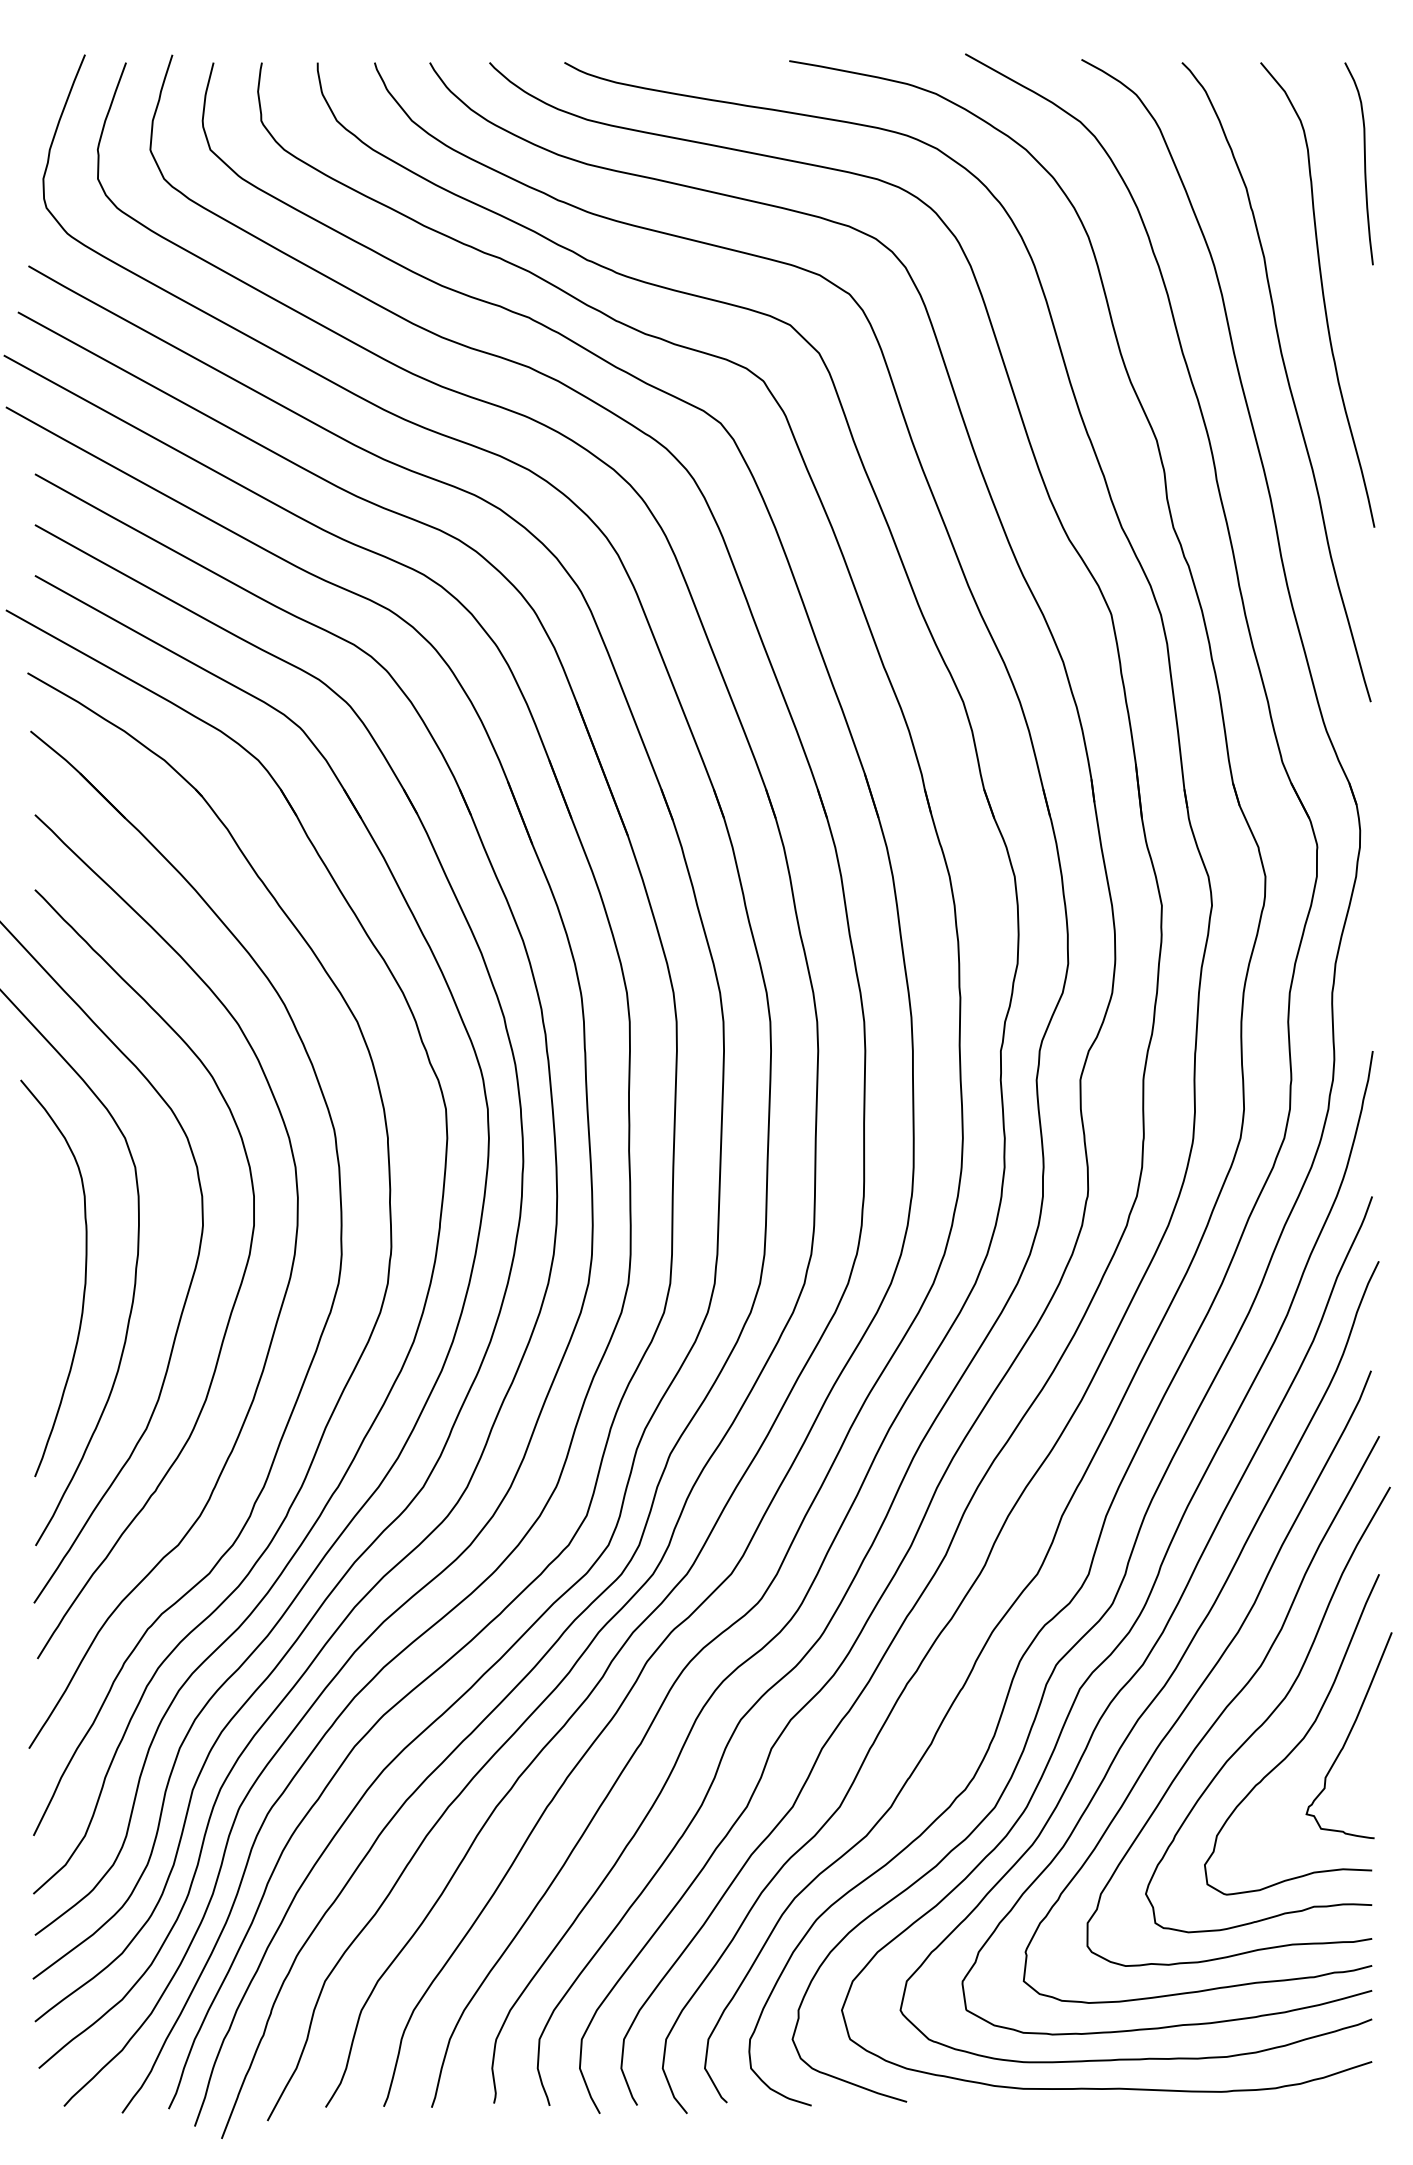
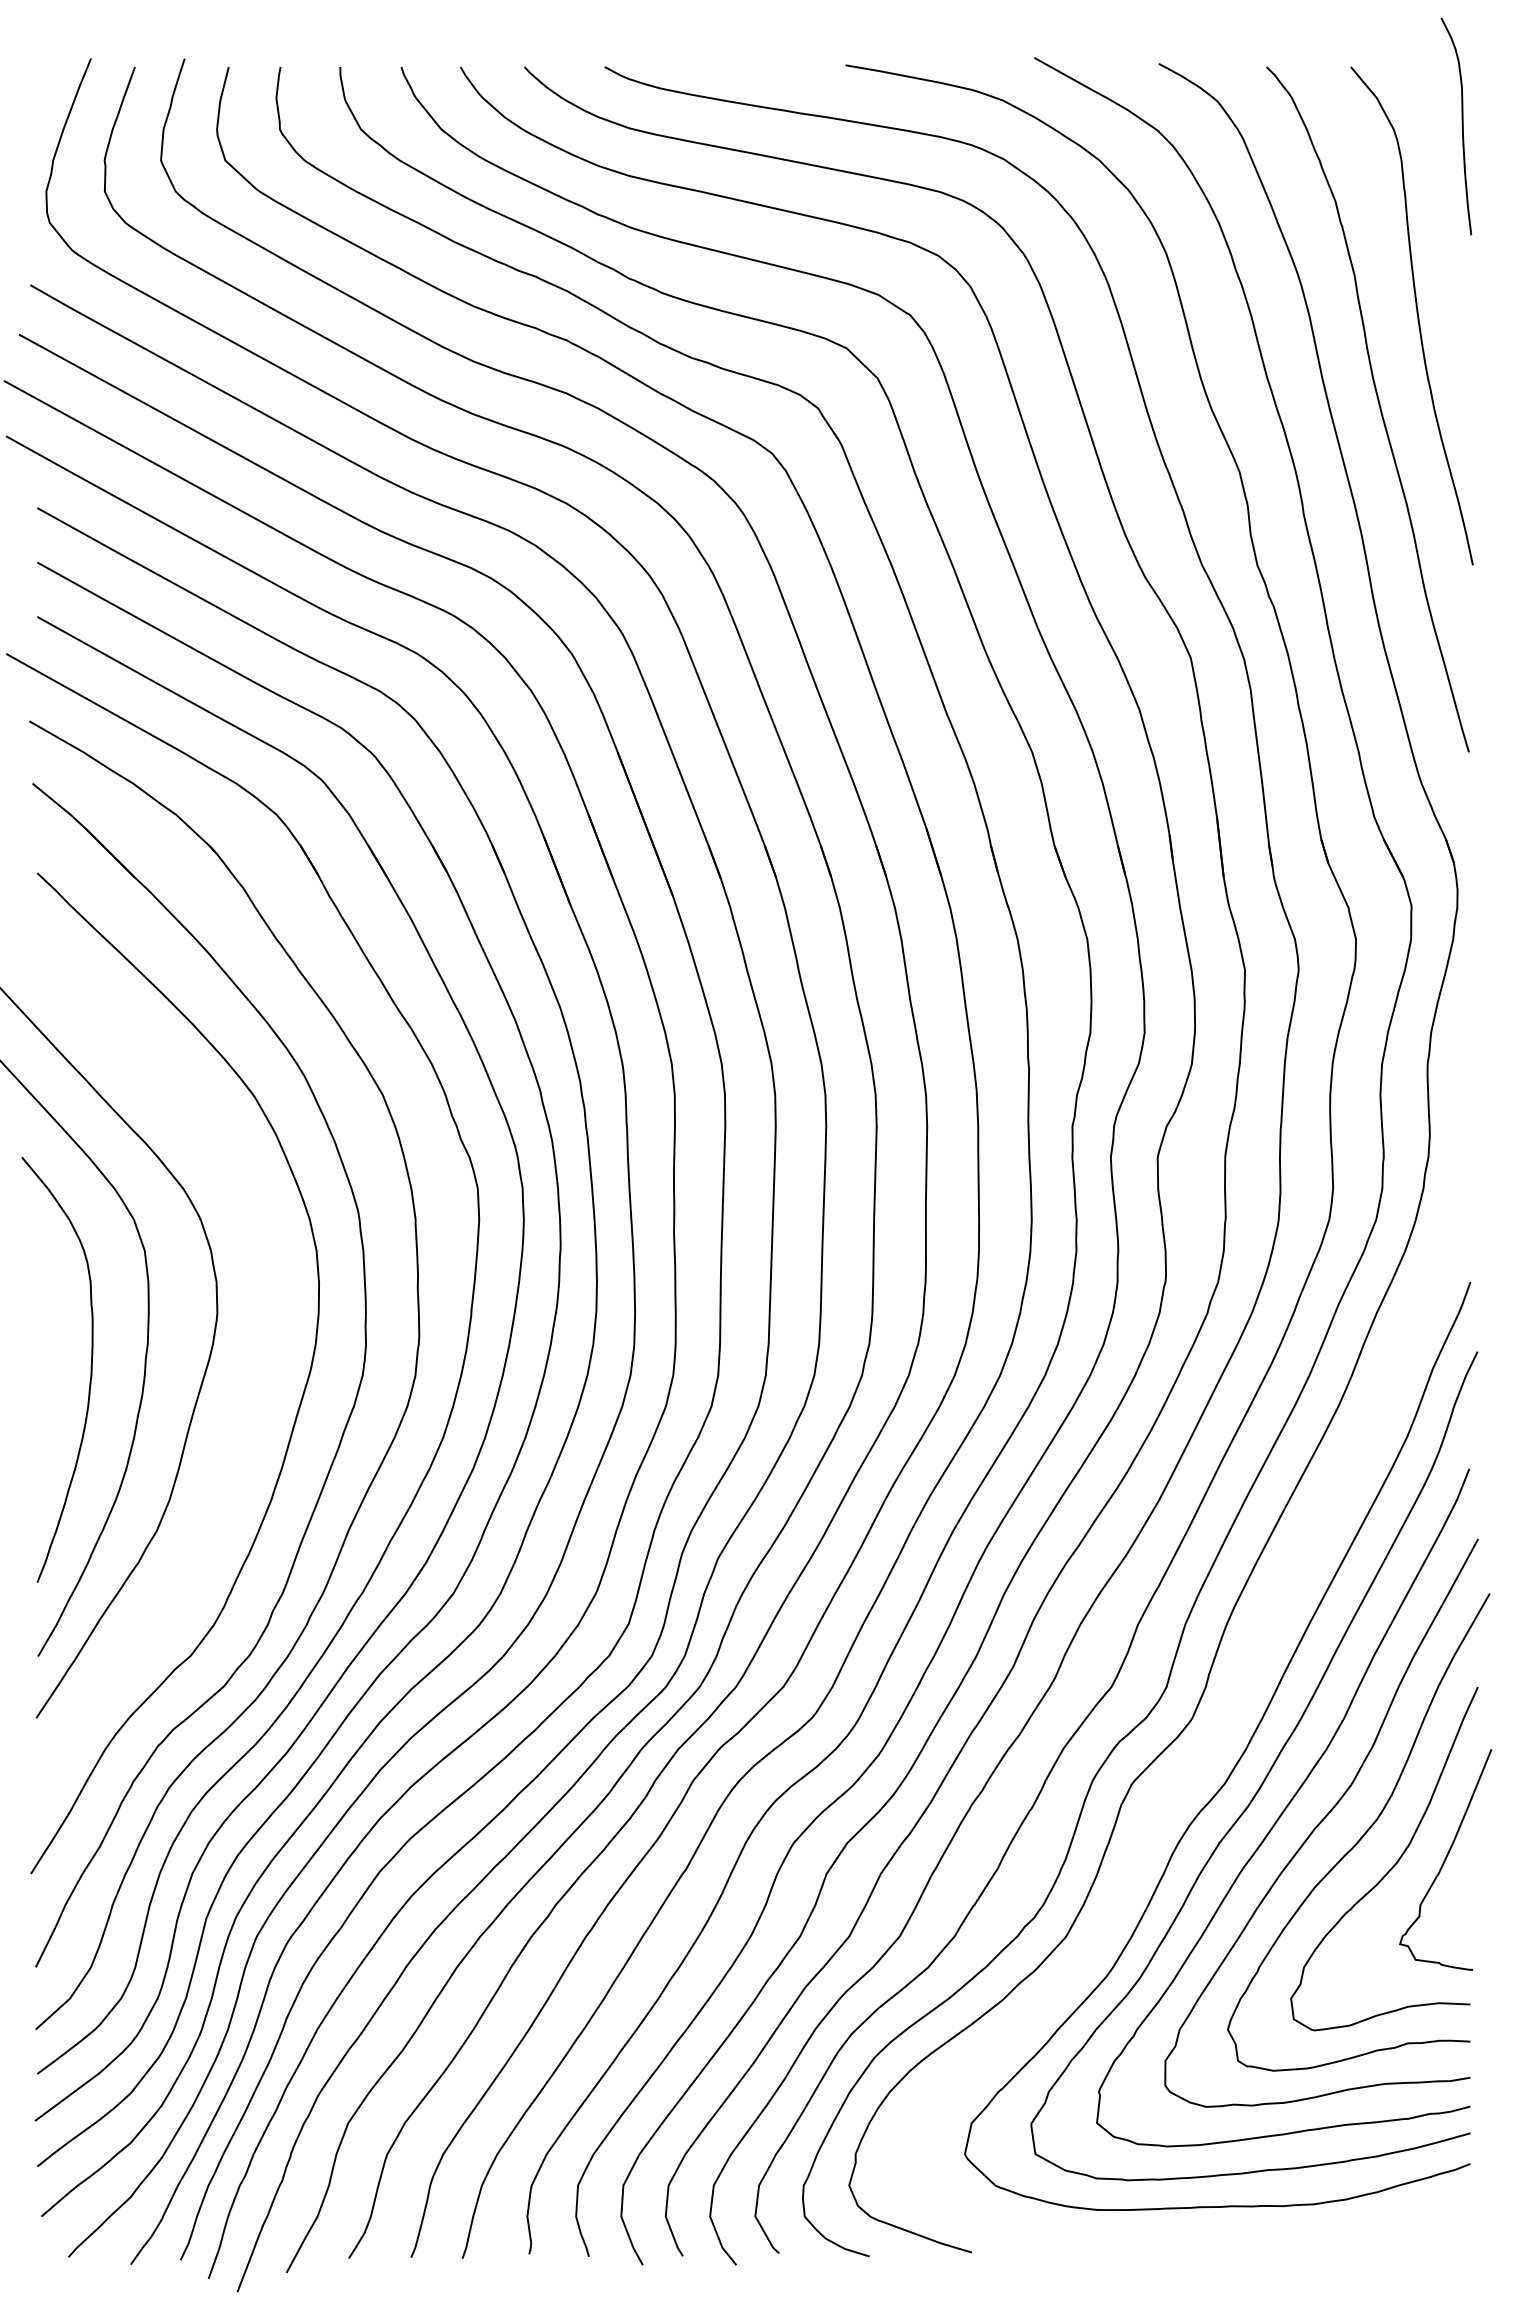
curve: (1363, 163) -> (1461, 126), moved
curve: (232, 1305) -> (249, 1398), removed
curve: (1150, 1590) -> (1232, 1704), removed

